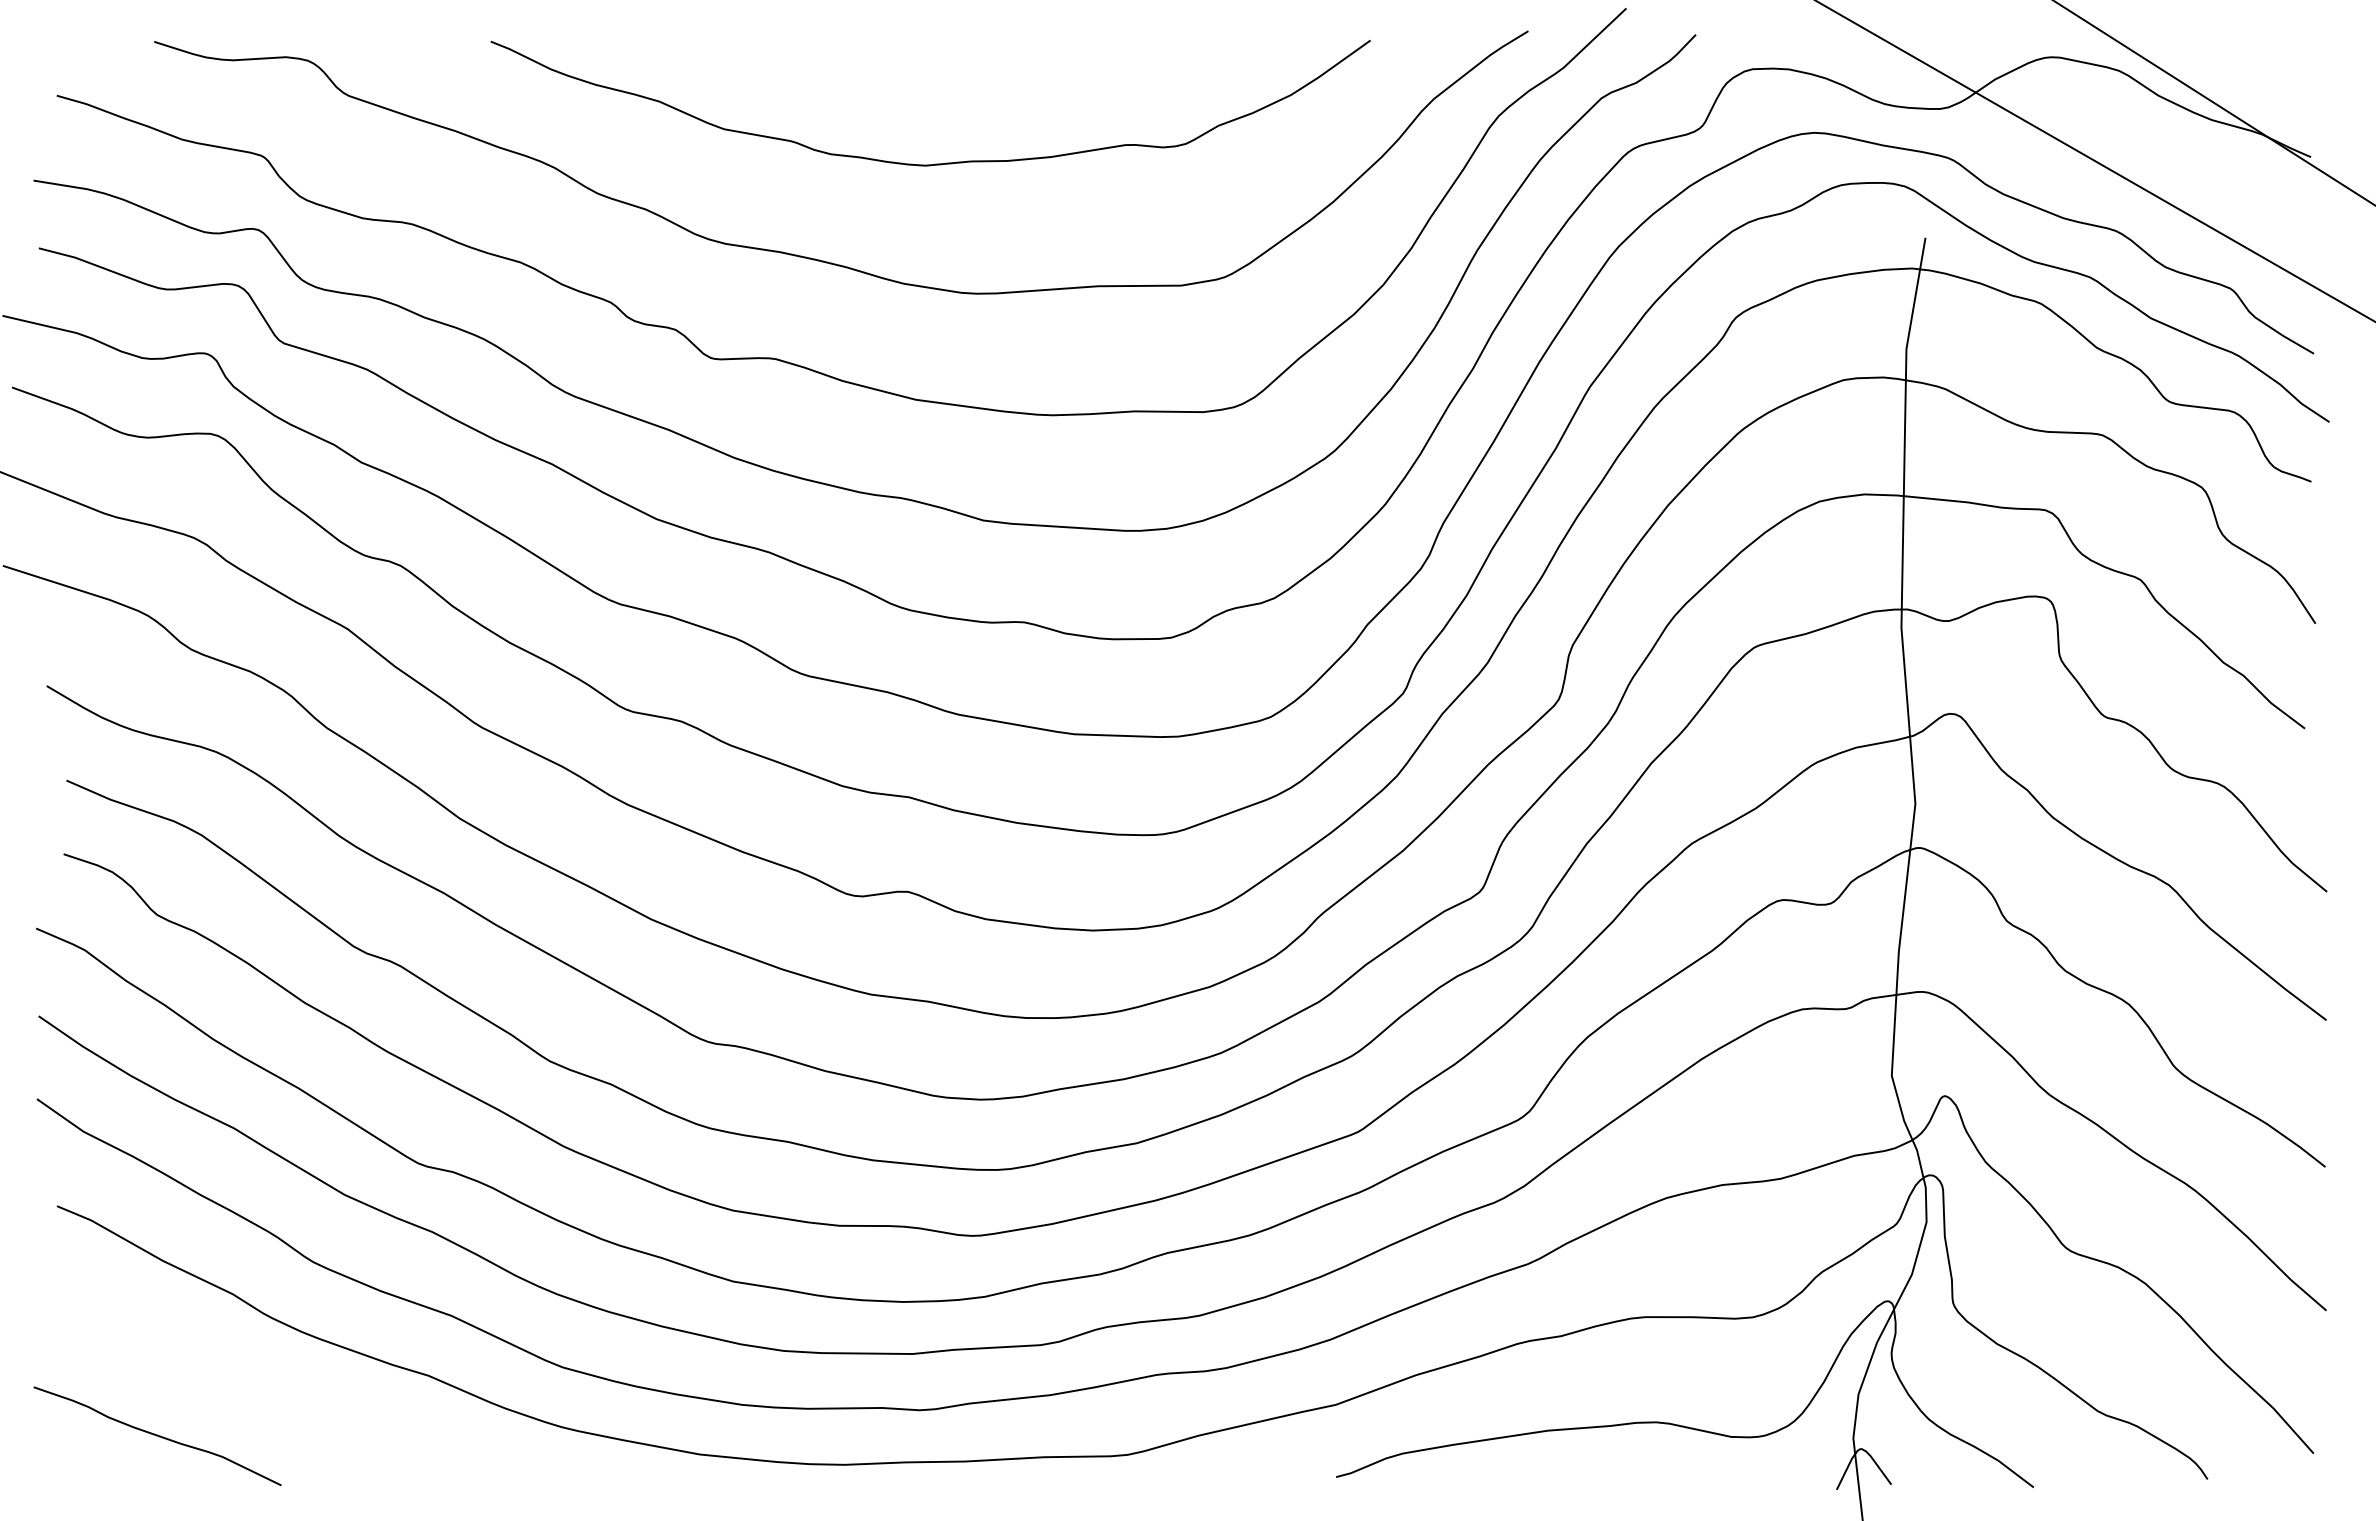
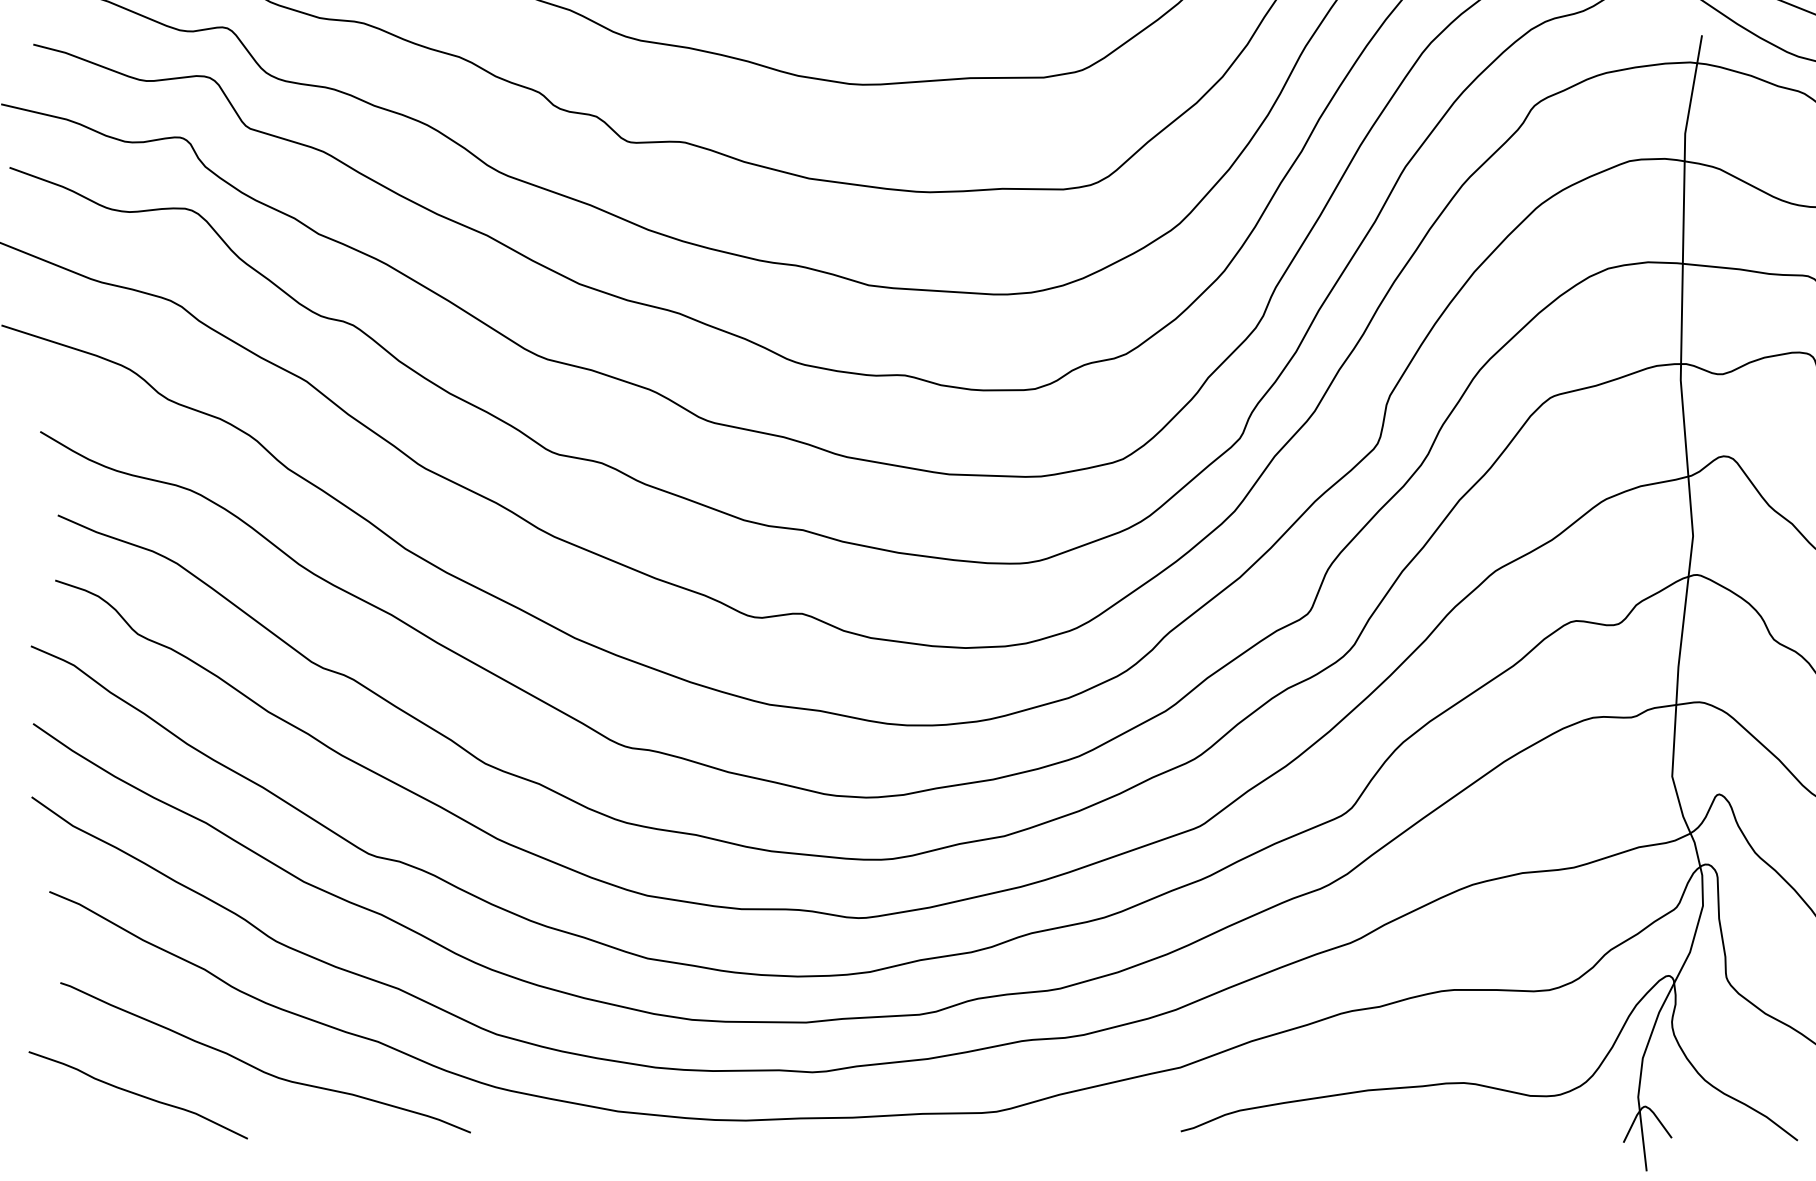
curve: (294, 1406) -> (259, 1069), added

